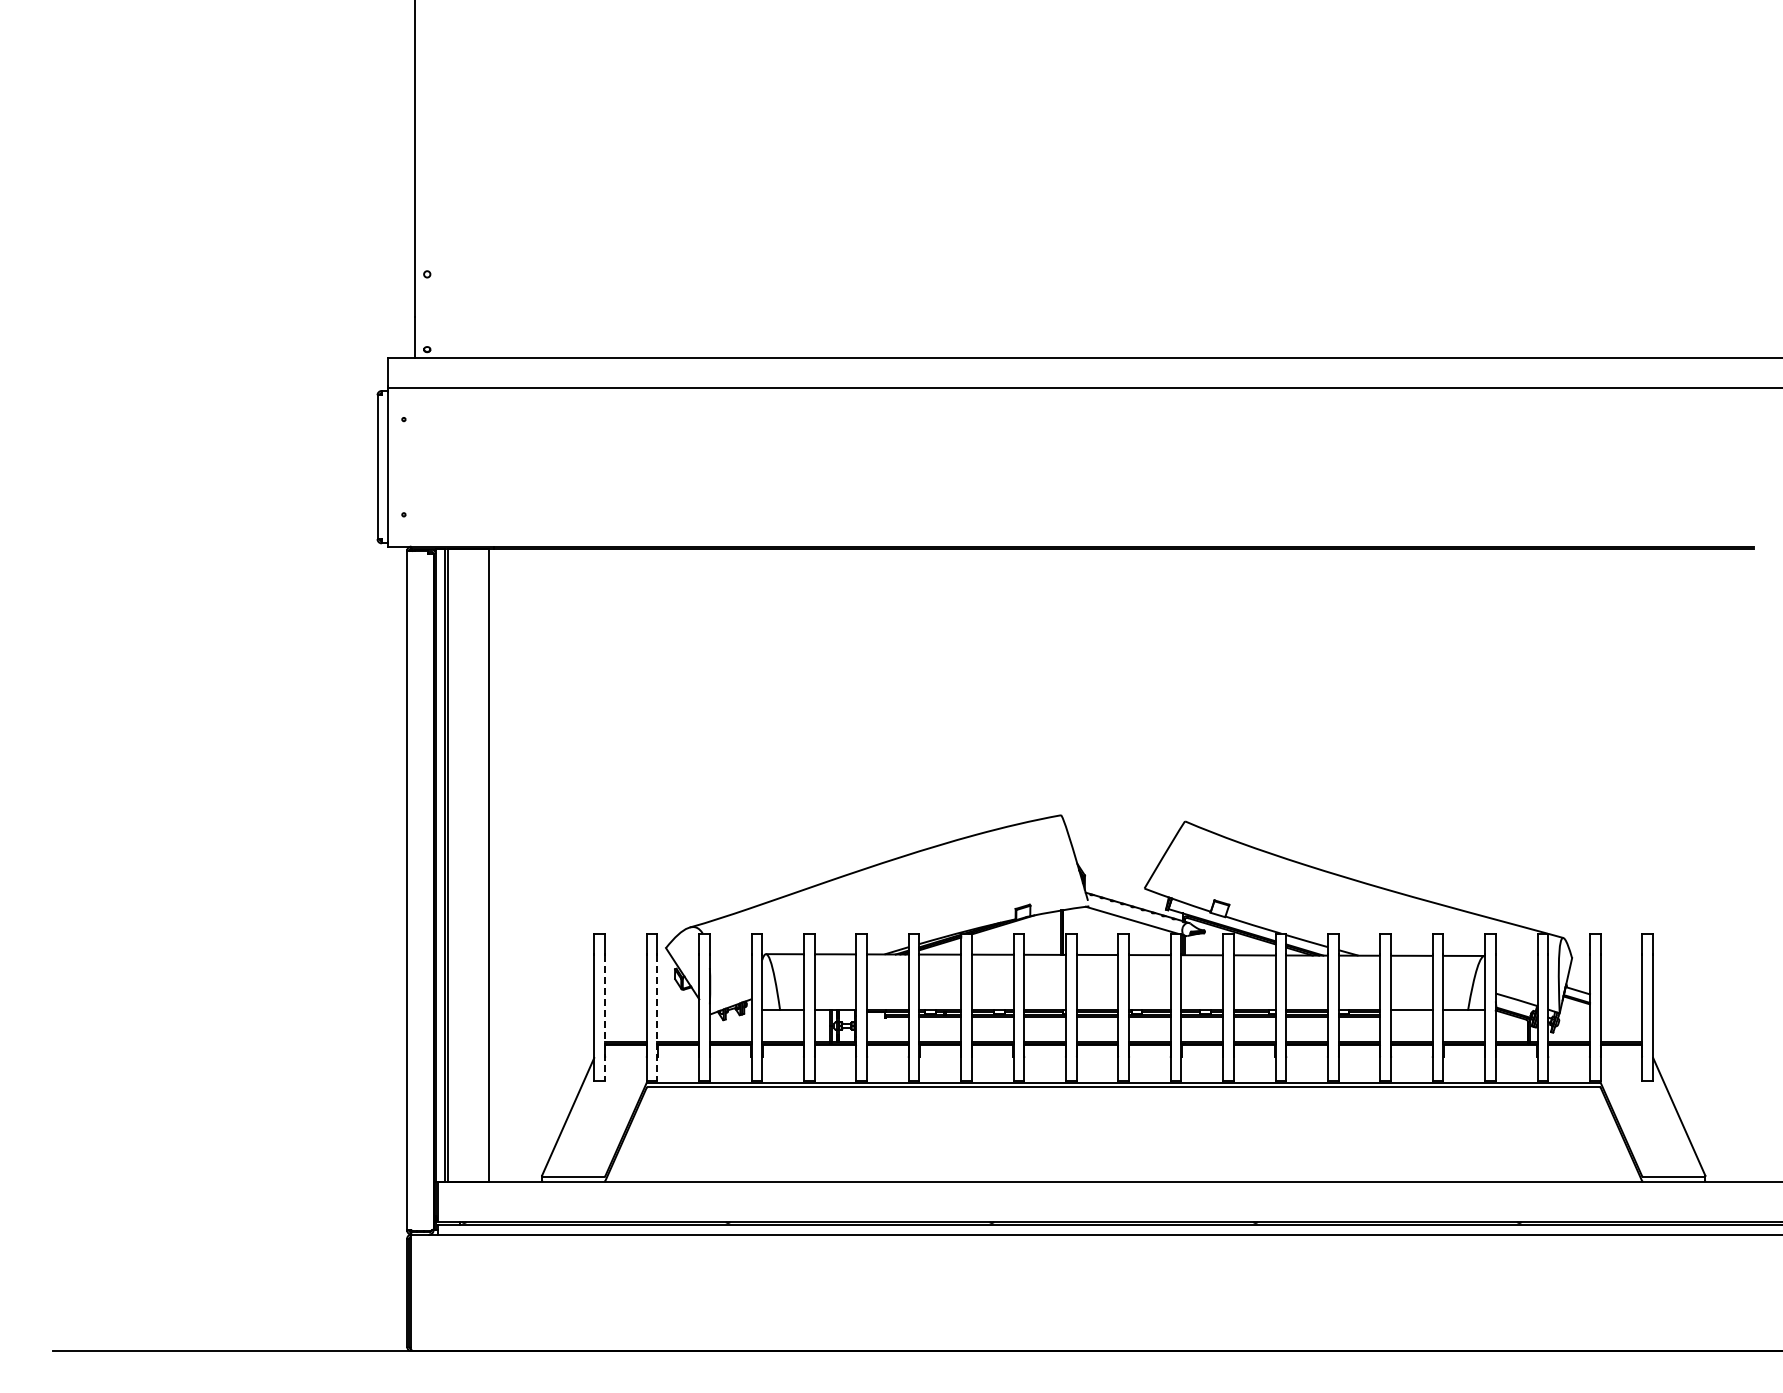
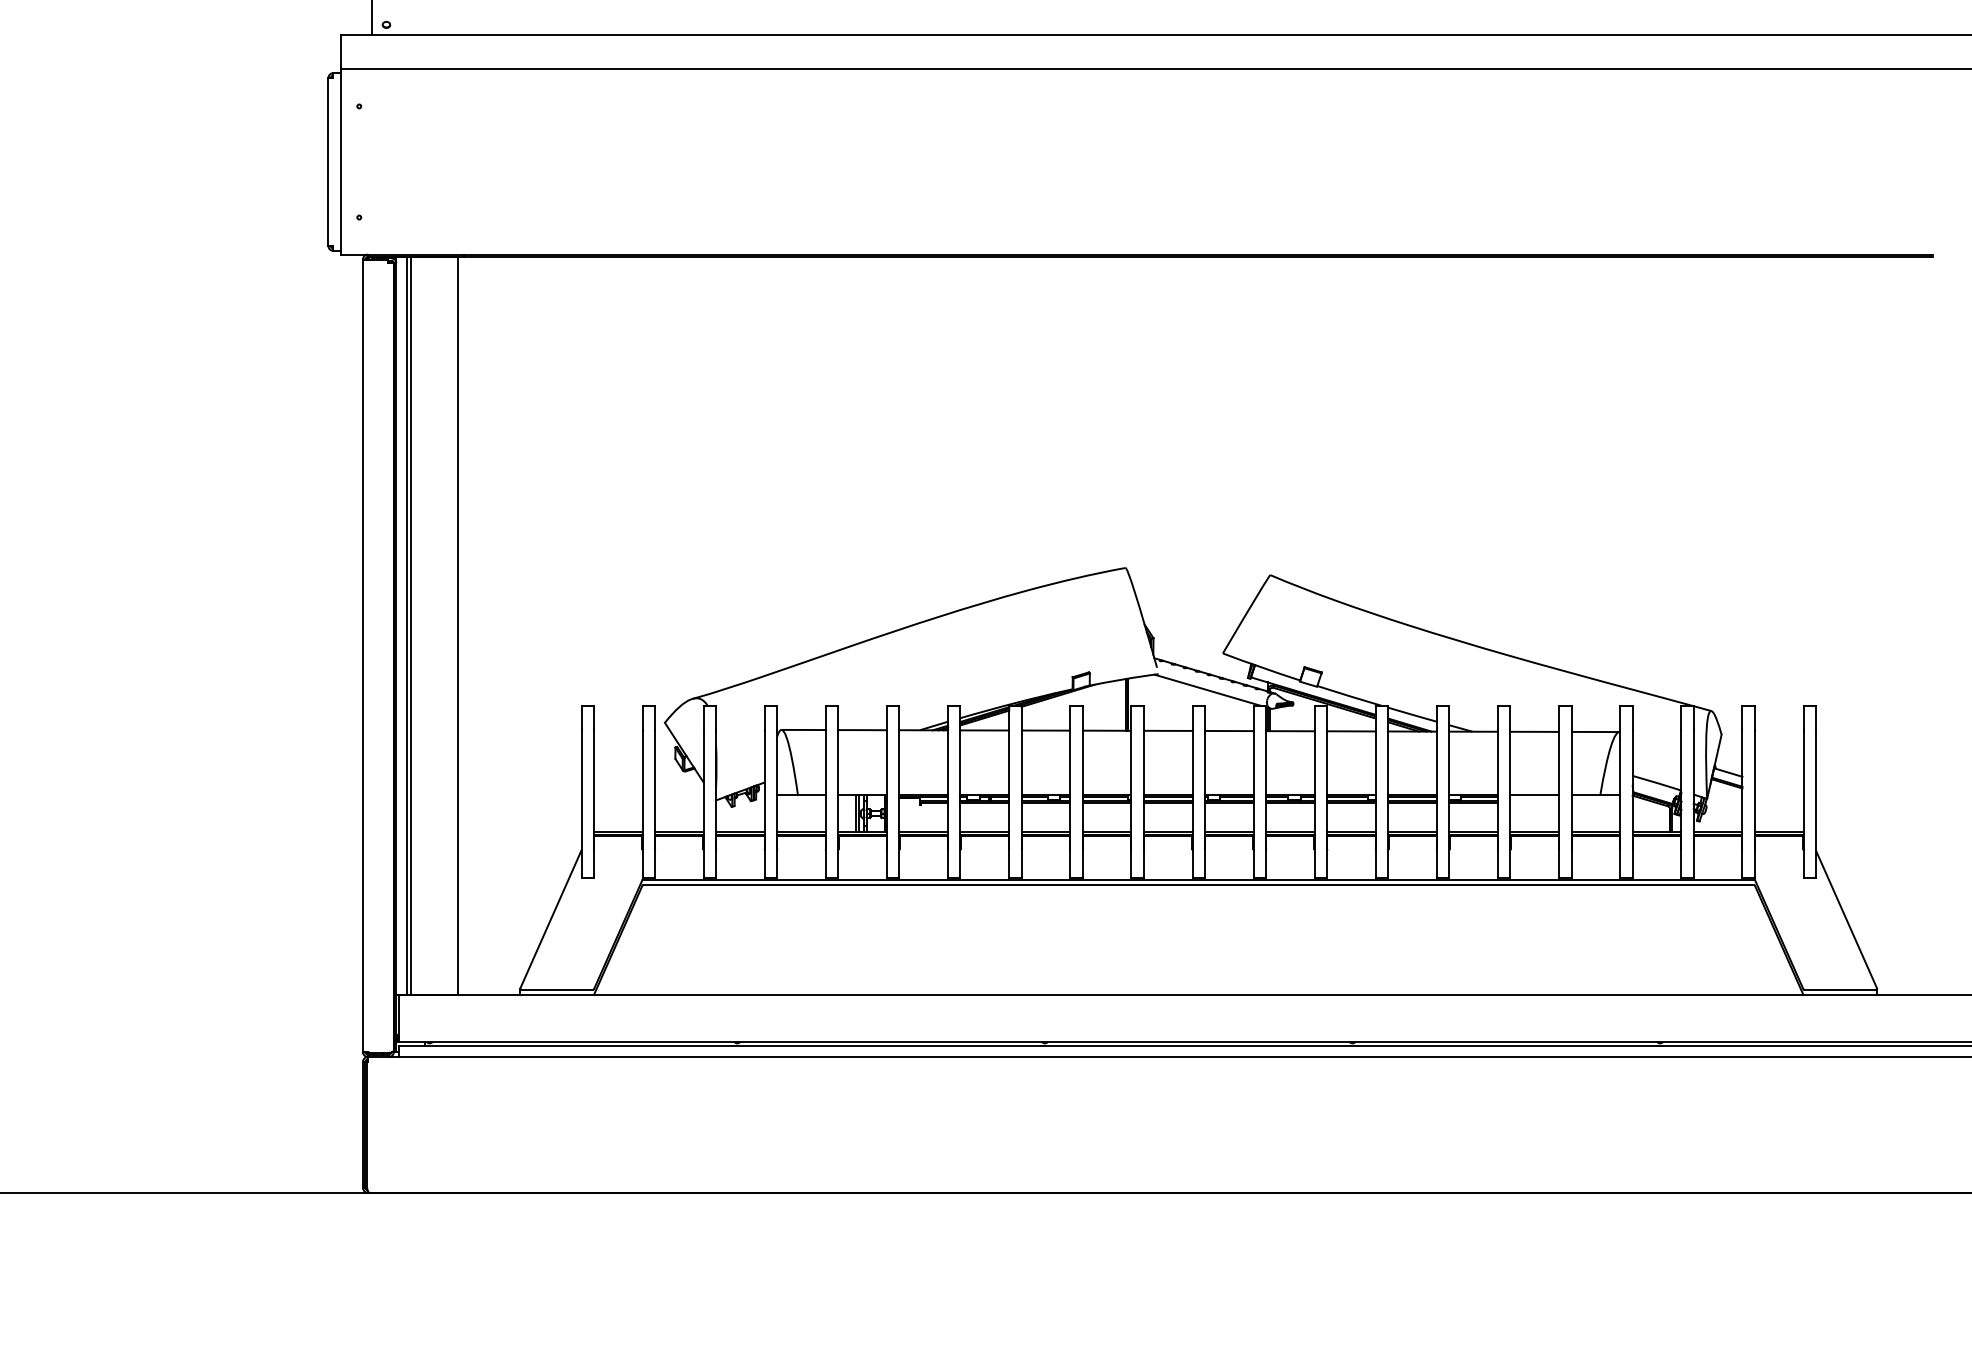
line: (605, 1017) -> (594, 803), dashed -> solid
line: (657, 1017) -> (654, 803), dashed -> solid

